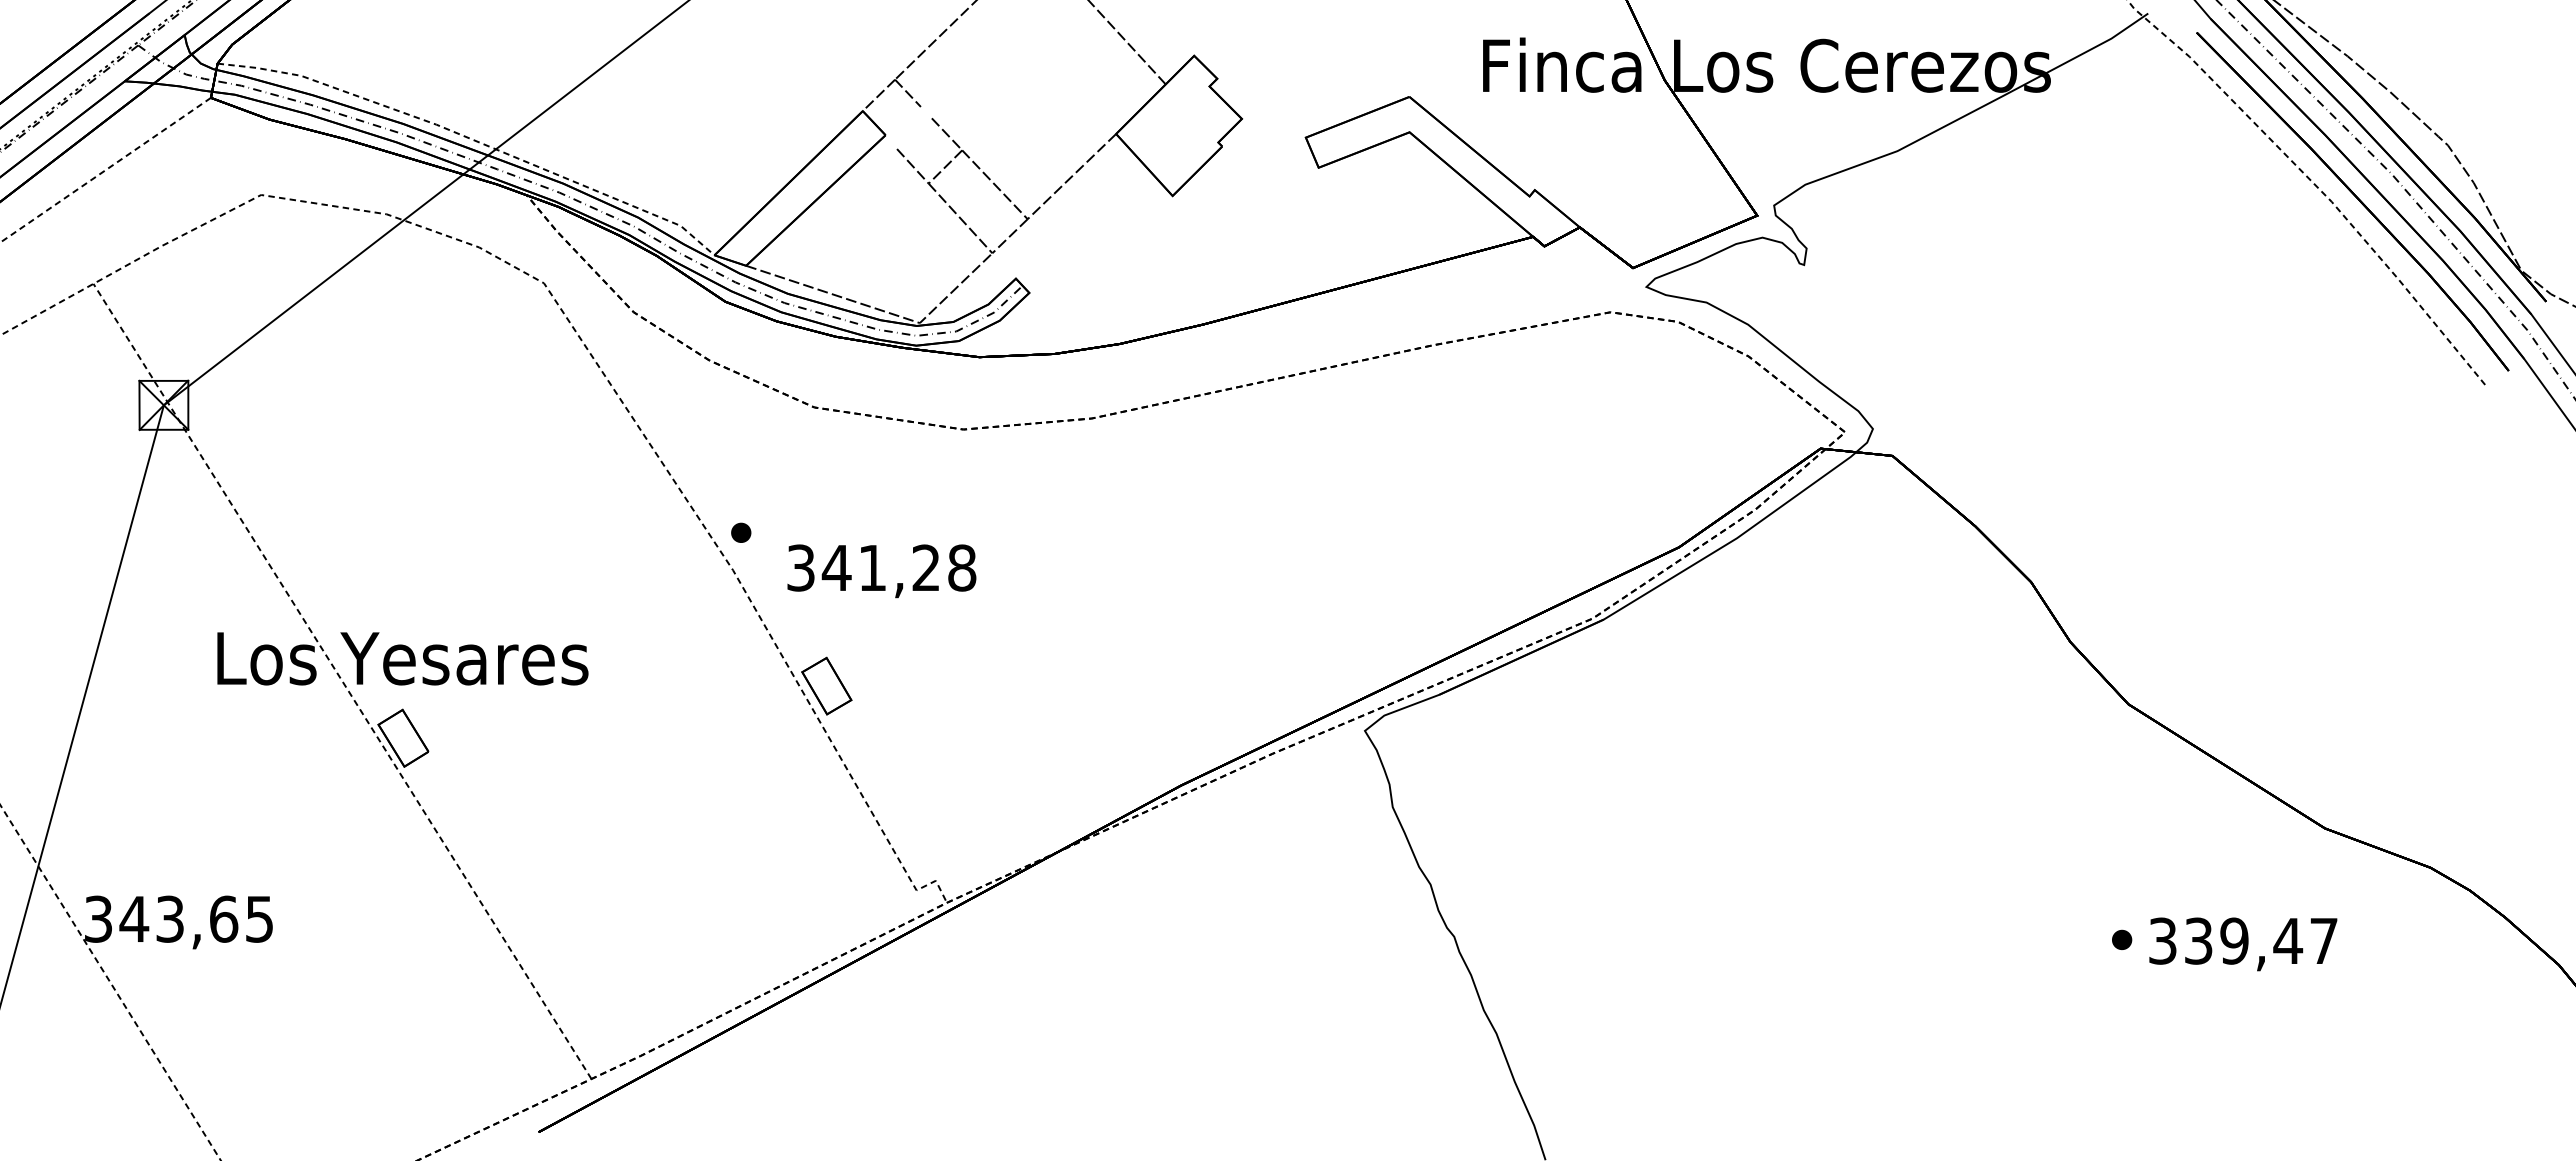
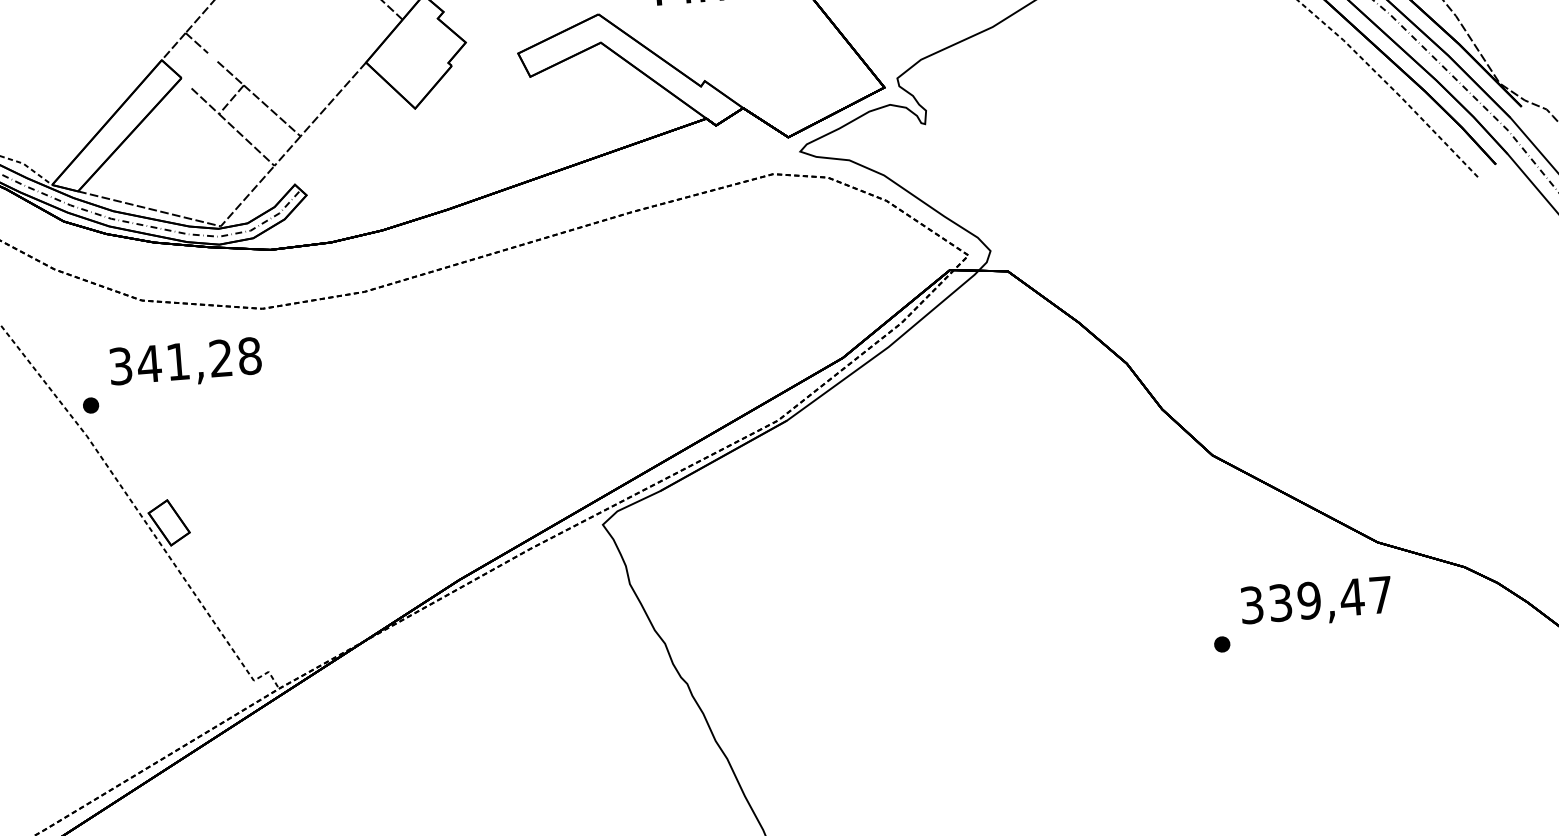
text: (881, 571) -> (185, 363), moved
text: (2243, 944) -> (1316, 602), moved

